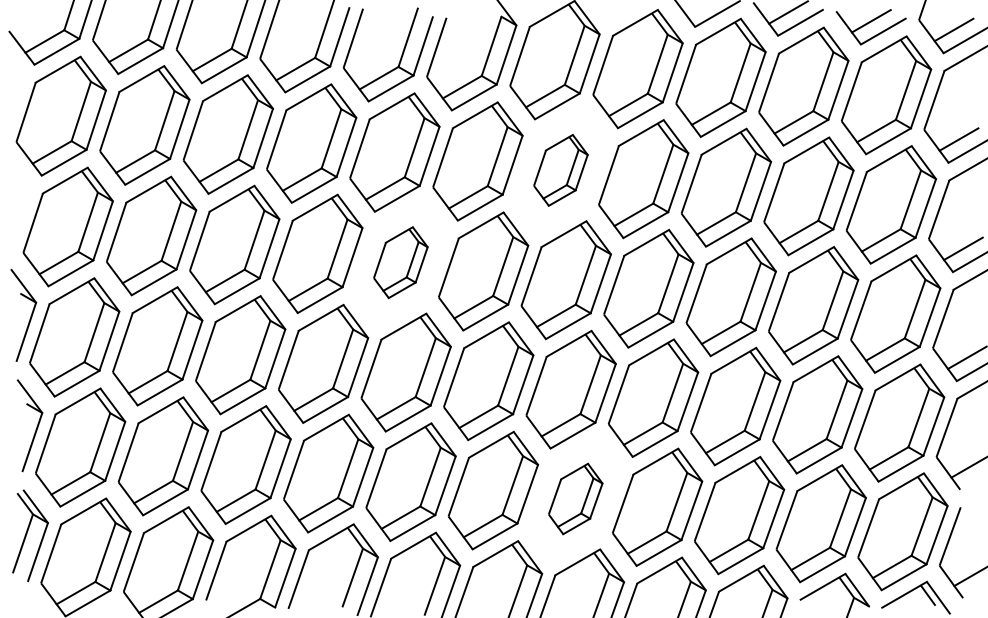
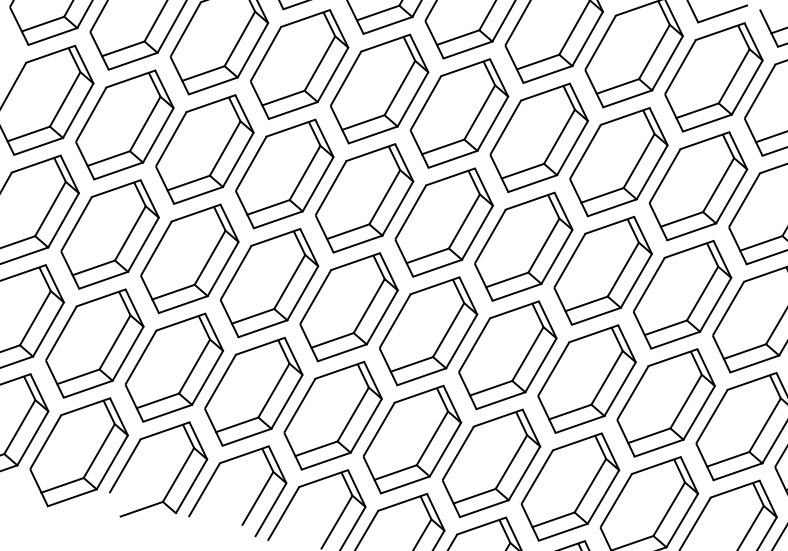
part: (560, 170) -> (538, 137), size x1.67
part: (400, 262) -> (364, 198), size x1.67
part: (575, 498) -> (491, 462), size x1.67

